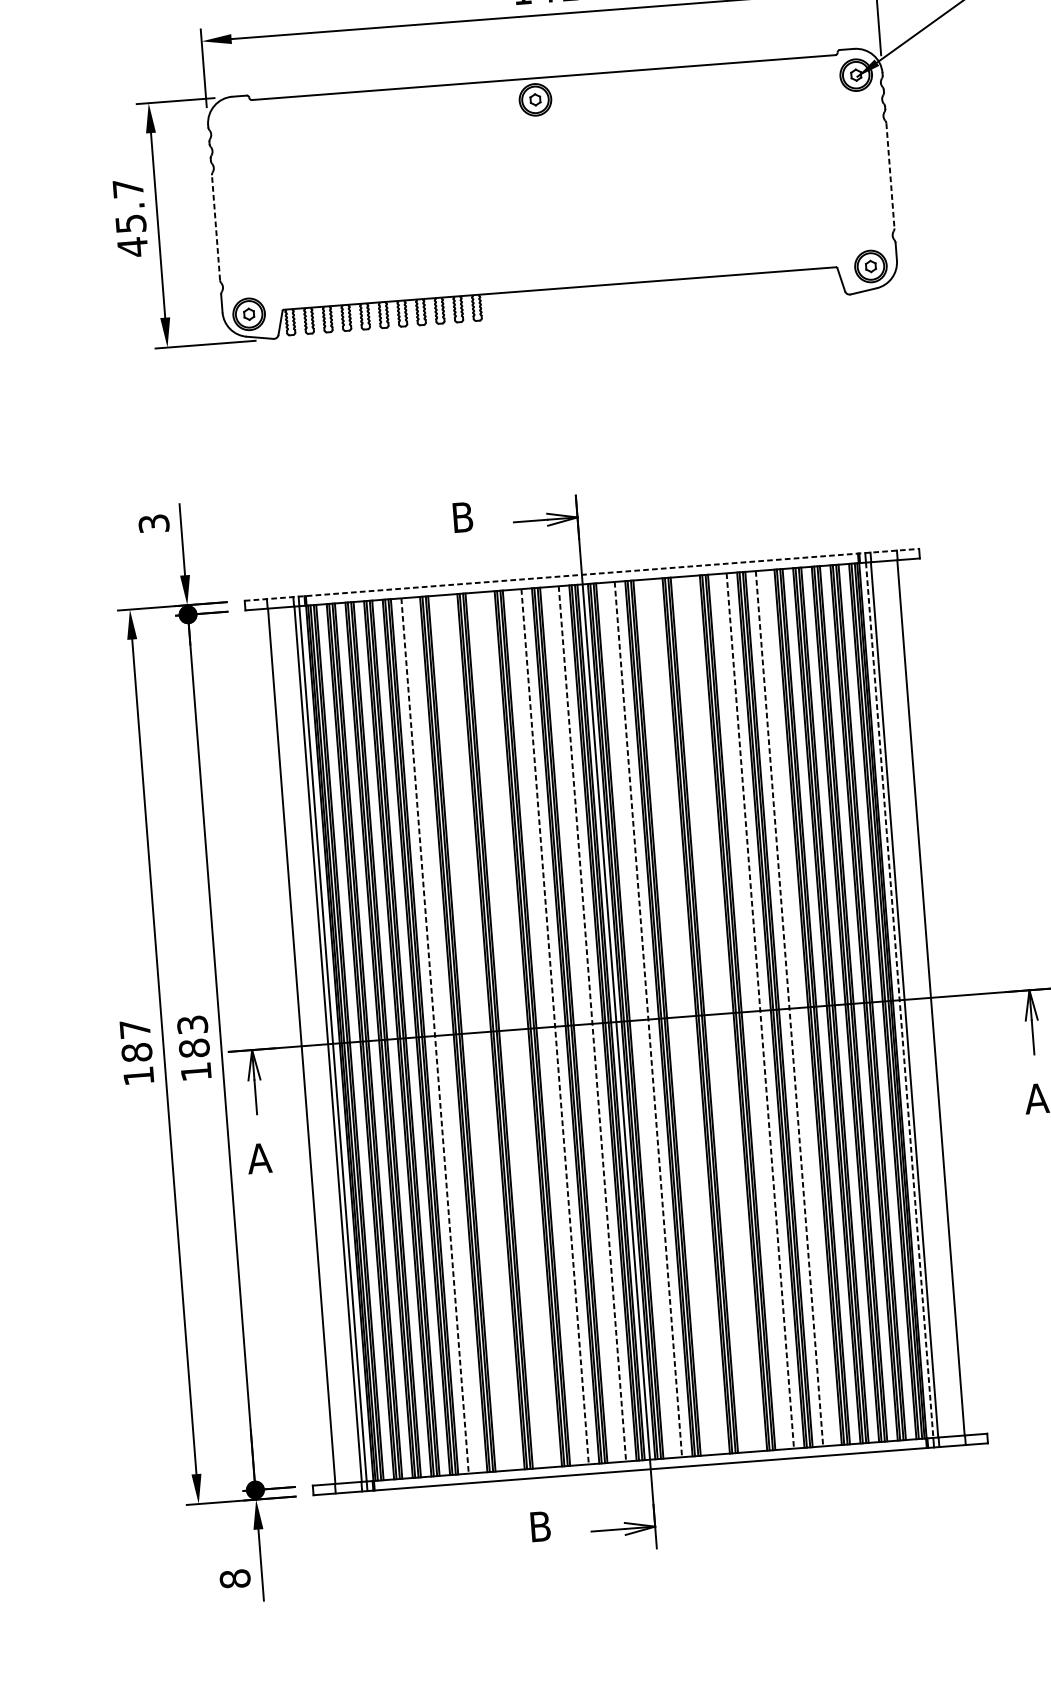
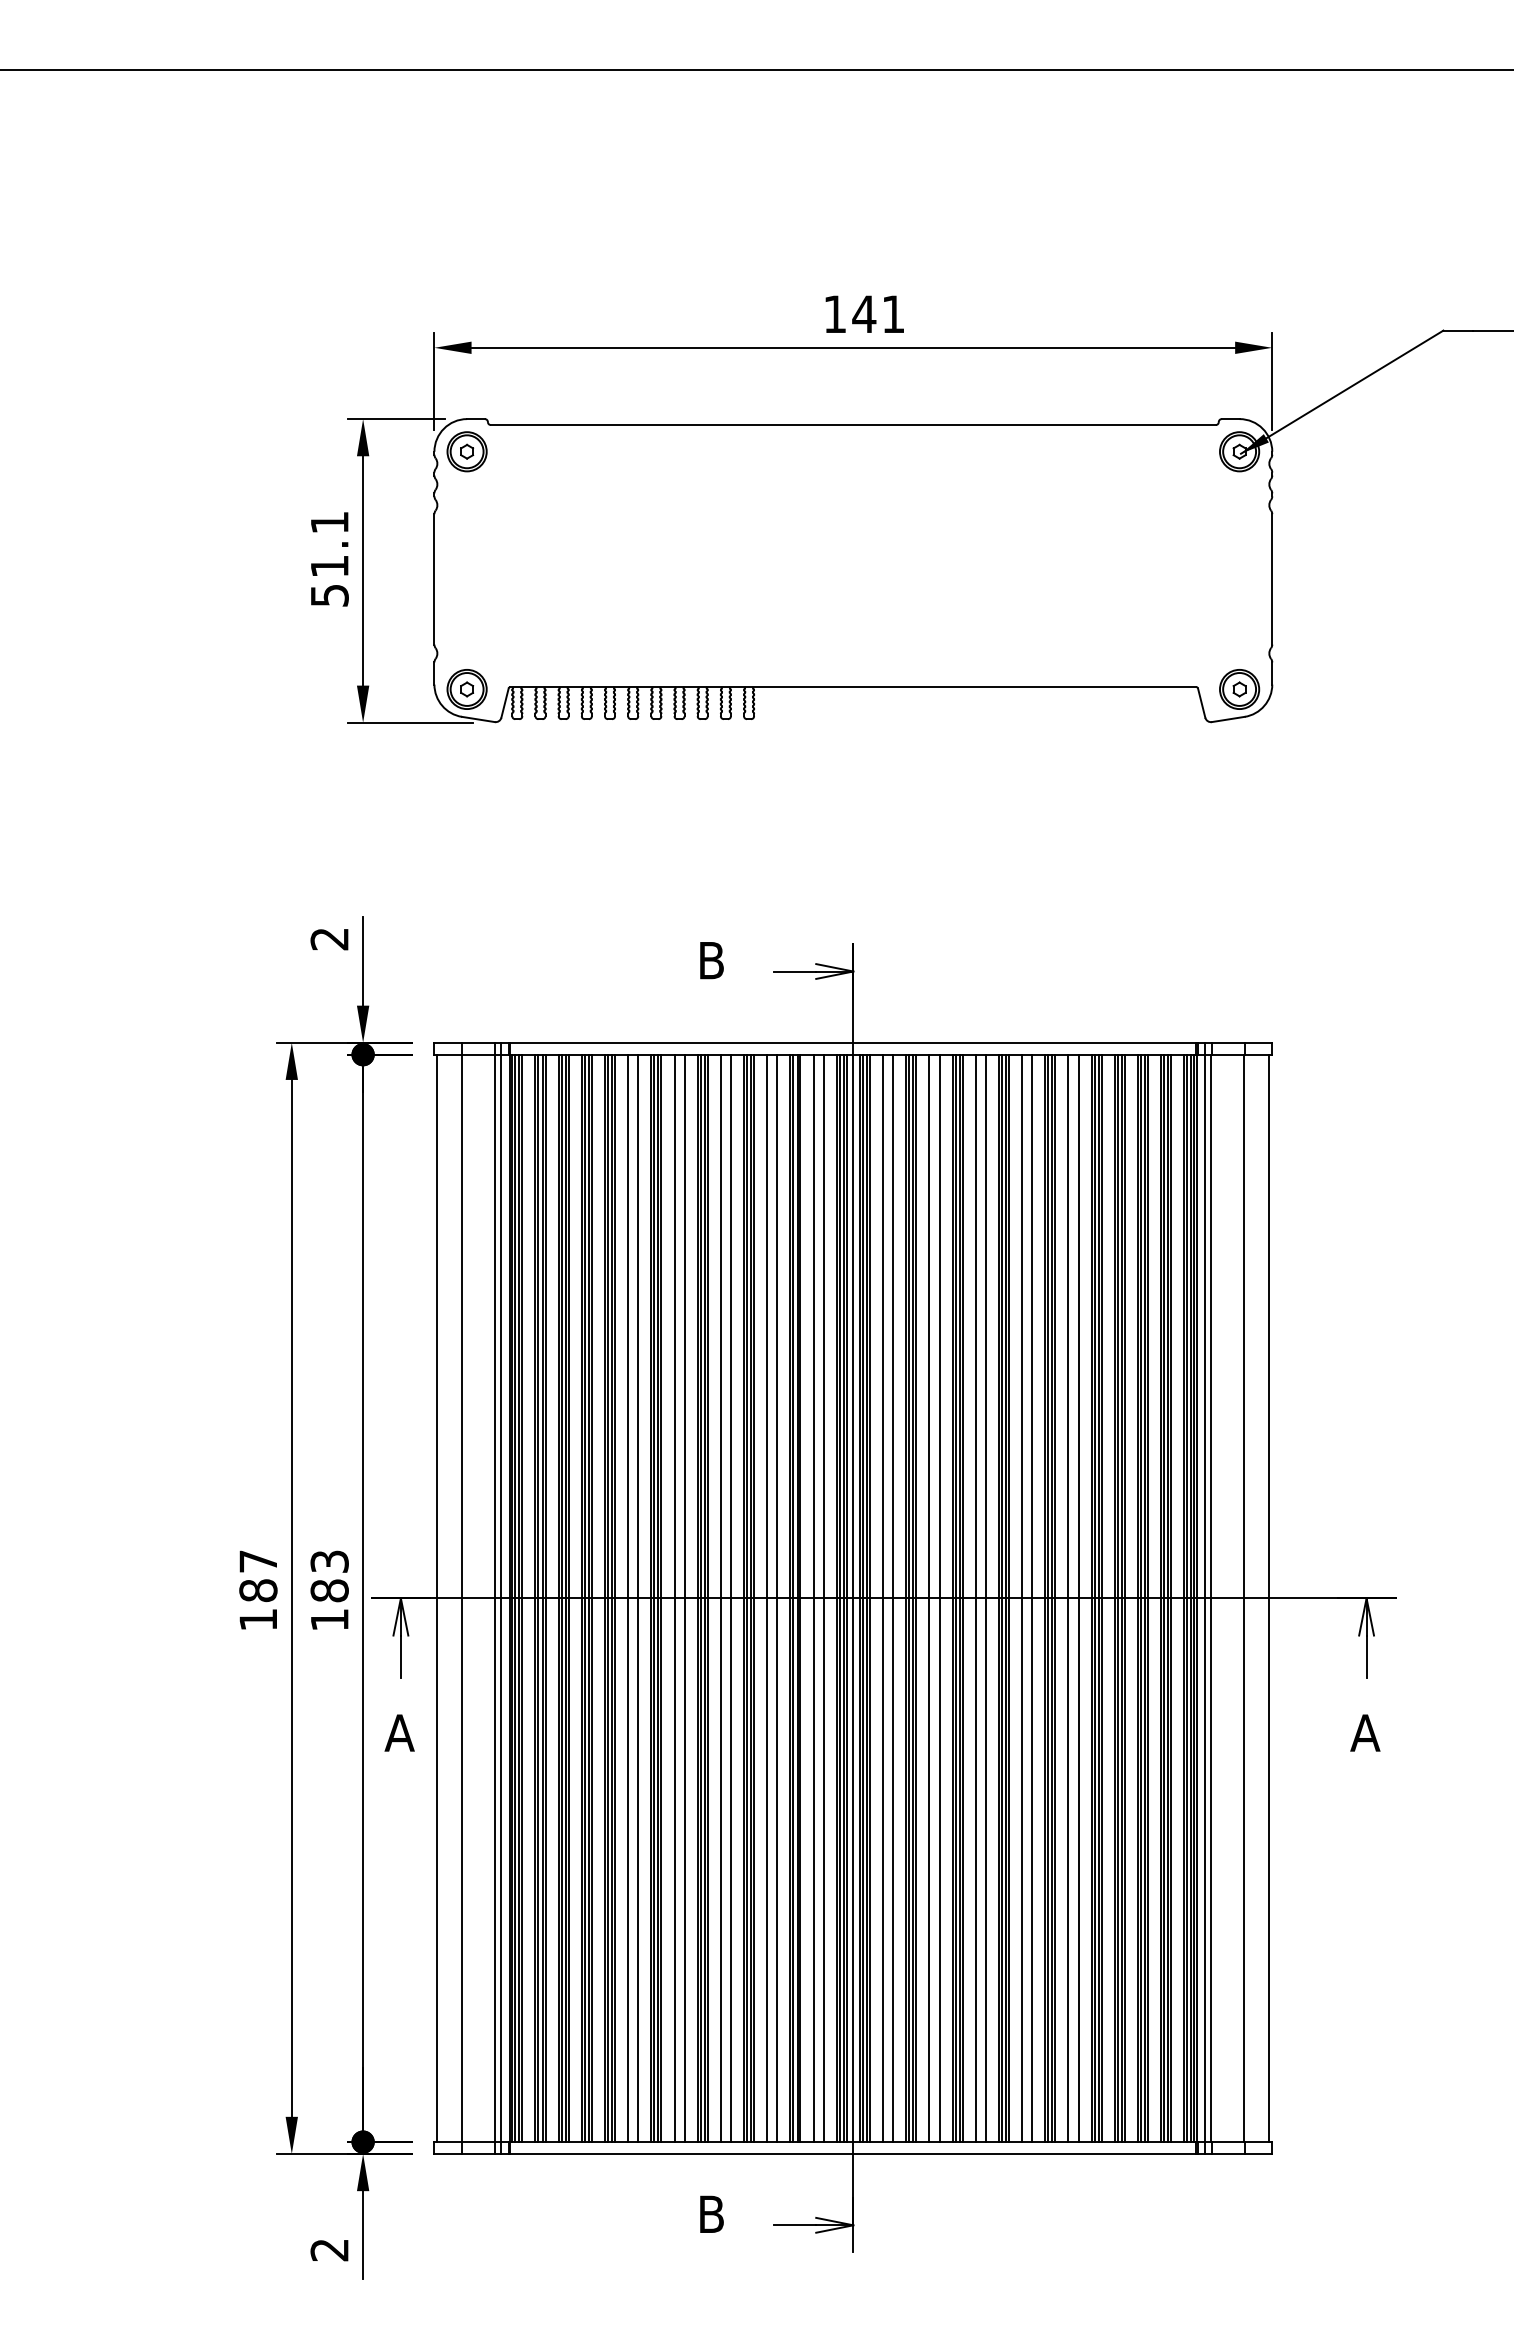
part: (534, 99) -> (466, 451), moved
line: (890, 175) -> (1272, 579), dashed -> solid
text: (130, 218) -> (329, 559), 45.7 -> 51.1
line: (216, 227) -> (434, 578), dashed -> solid
text: (153, 524) -> (329, 939), 3 -> 2
line: (582, 574) -> (853, 1042), dashed -> solid
line: (951, 996) -> (1269, 1598), added
line: (899, 1000) -> (1205, 1598), dashed -> solid
line: (789, 1008) -> (1068, 1598), dashed -> solid
line: (797, 1008) -> (1078, 1598), added
line: (752, 1011) -> (1022, 1598), added
line: (760, 1011) -> (1032, 1598), dashed -> solid
line: (722, 1013) -> (985, 1598), added
line: (714, 1014) -> (975, 1598), added
line: (685, 1016) -> (939, 1598), added
line: (677, 1017) -> (929, 1598), added
line: (648, 1019) -> (893, 1598), dashed -> solid
line: (640, 1020) -> (883, 1598), added
line: (592, 1023) -> (823, 1598), dashed -> solid
line: (584, 1024) -> (813, 1598), added
line: (555, 1026) -> (777, 1598), dashed -> solid
line: (547, 1027) -> (767, 1598), added
line: (517, 1029) -> (730, 1598), added
line: (509, 1030) -> (720, 1598), added
line: (480, 1032) -> (684, 1598), added
line: (472, 1033) -> (674, 1598), added
line: (443, 1035) -> (638, 1598), added
line: (435, 1036) -> (628, 1598), dashed -> solid
line: (281, 1047) -> (437, 1598), added
text: (235, 1578) -> (329, 2249), 8 -> 2

